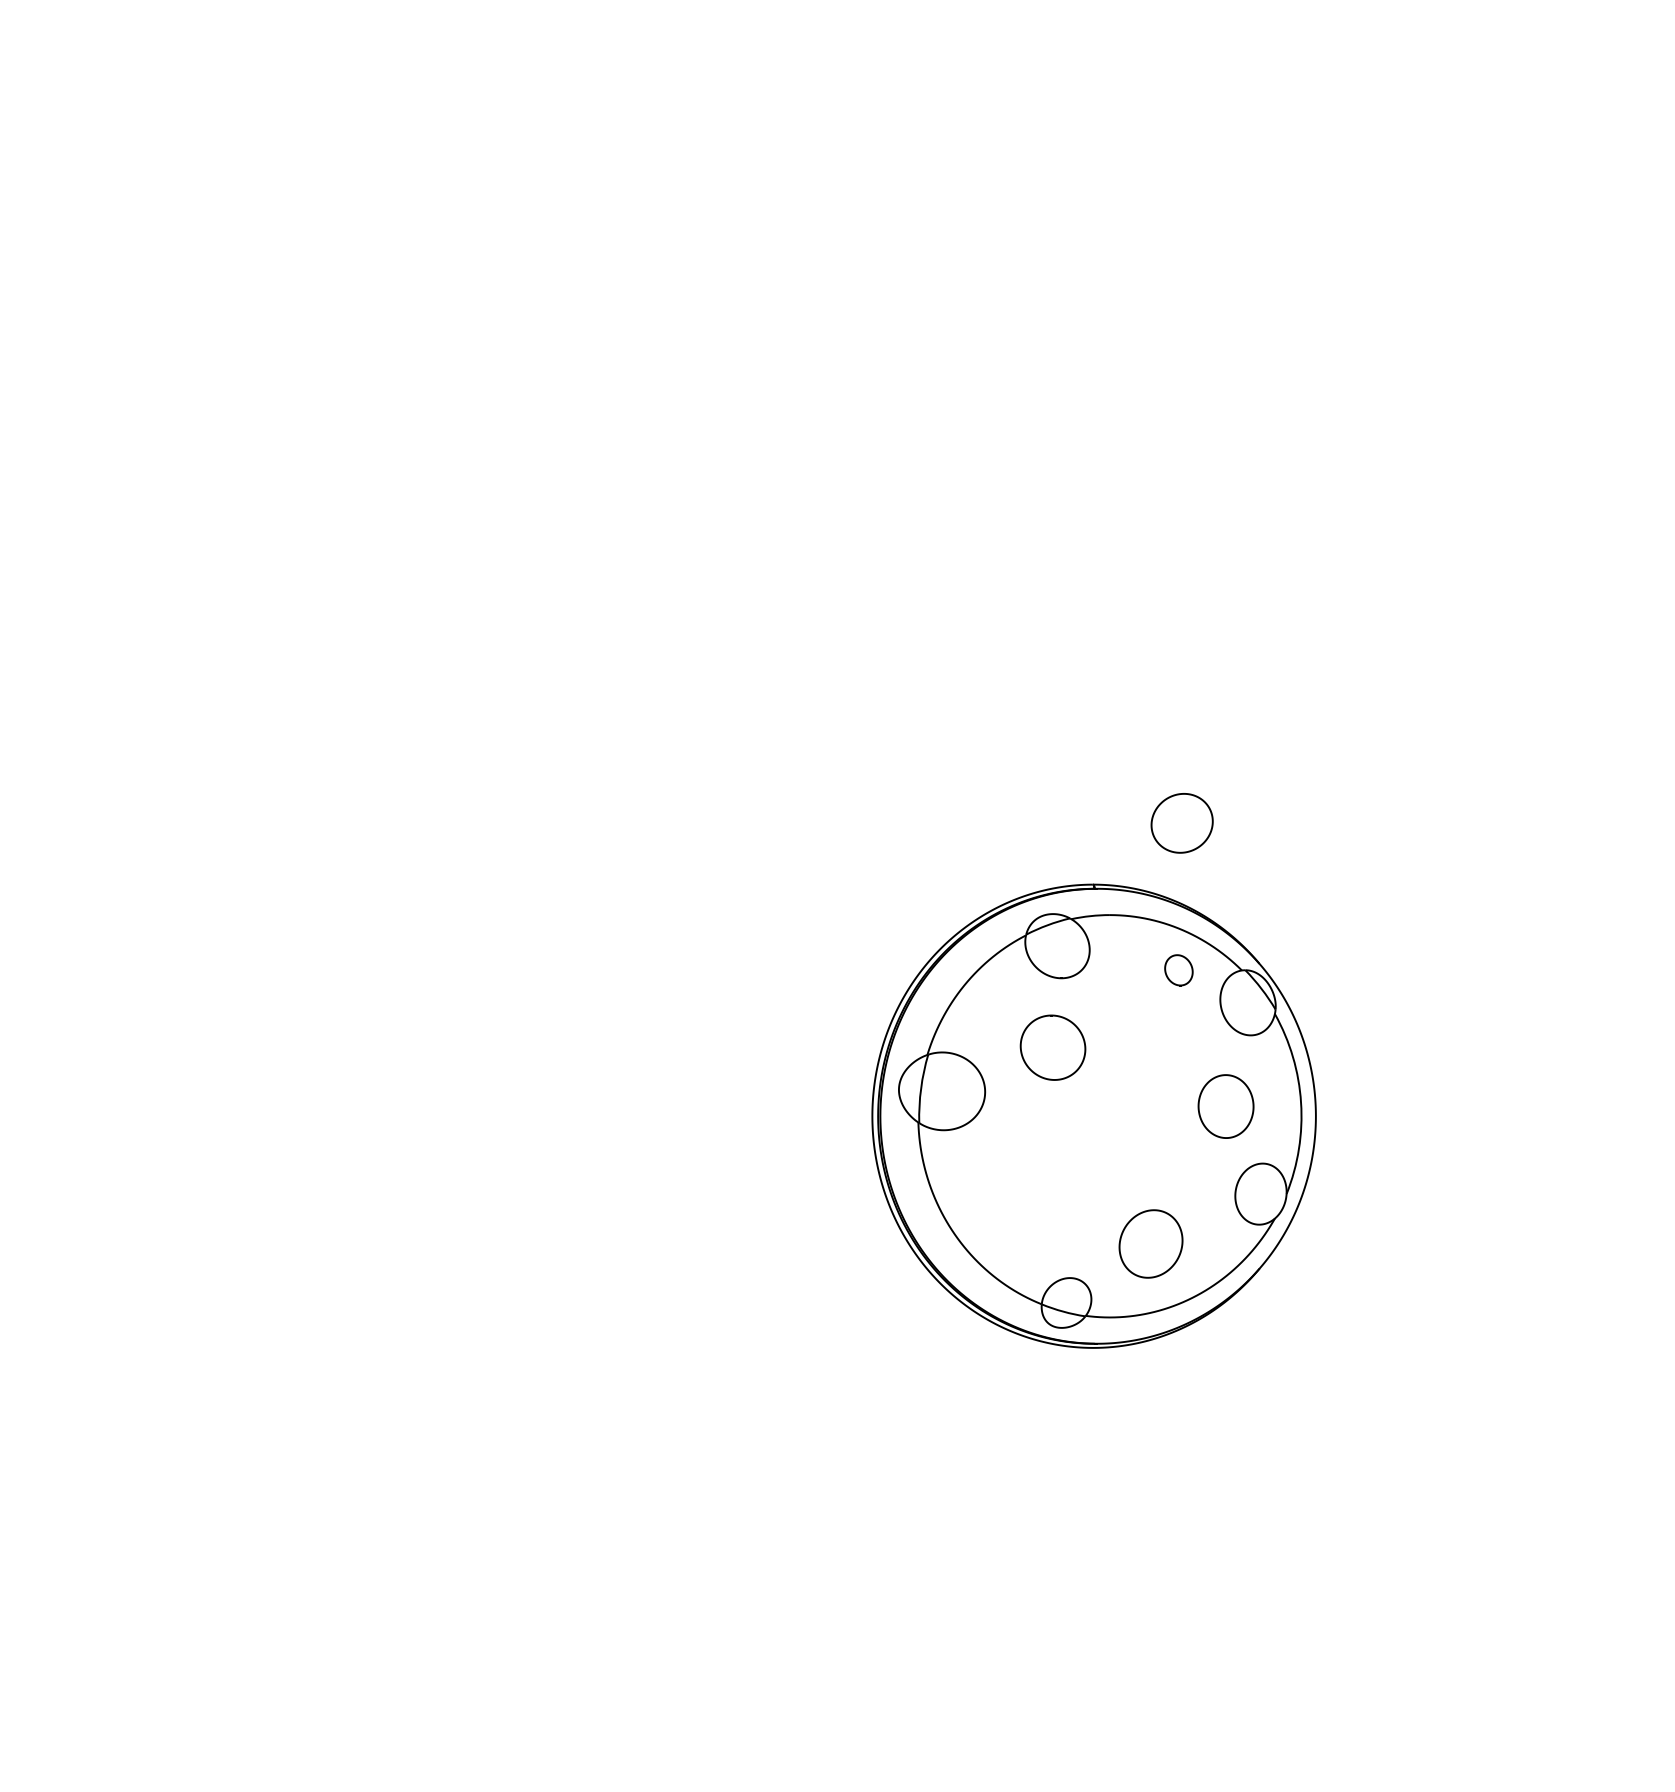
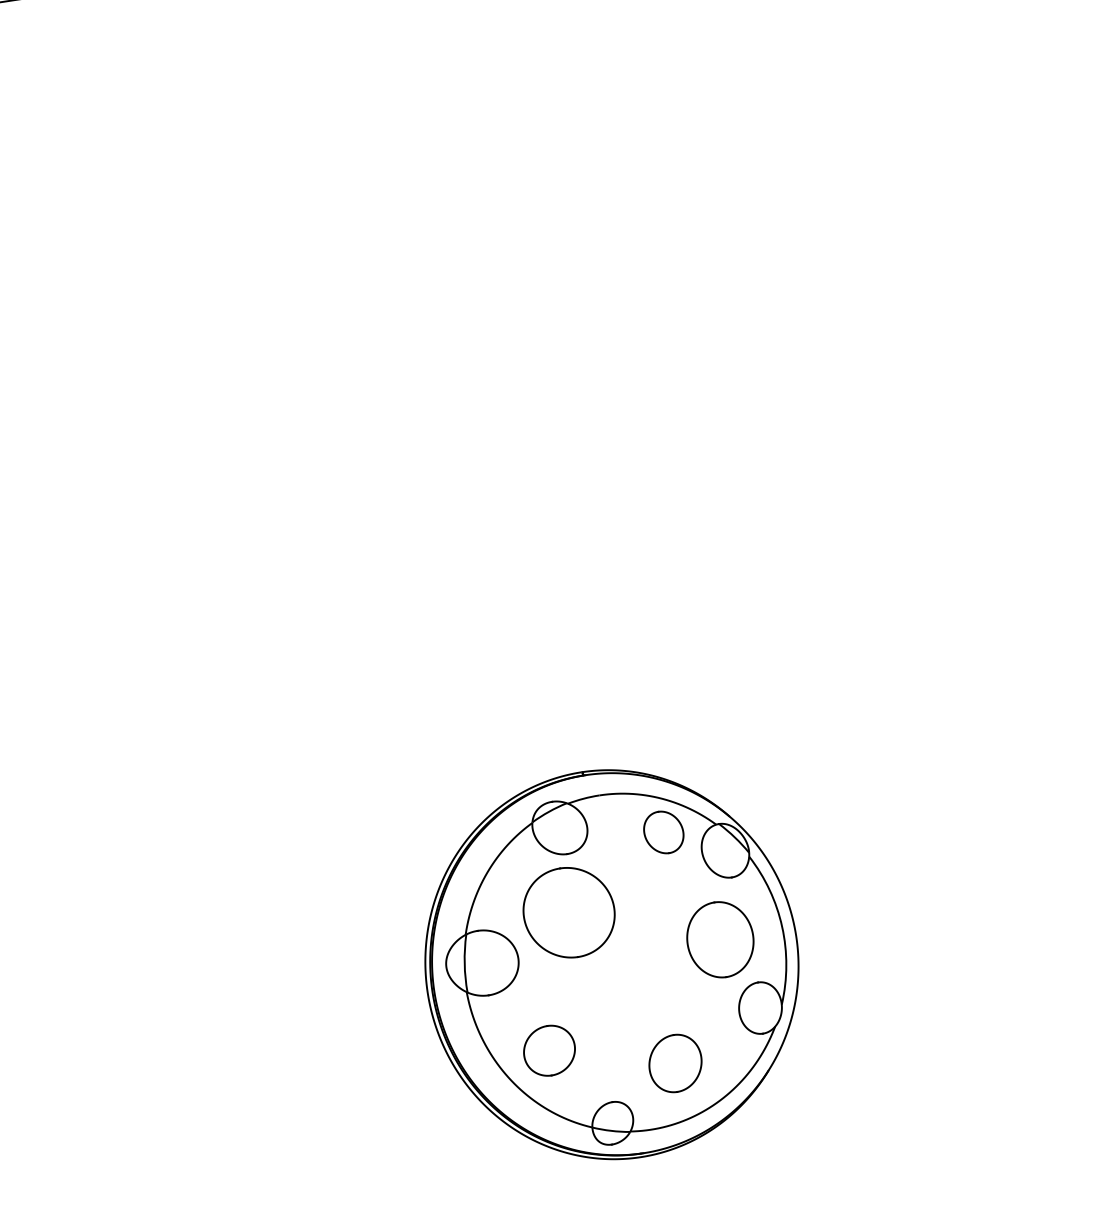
part: (1181, 823) -> (548, 1050), moved
part: (1178, 970) -> (663, 832), size x1.67
part: (1052, 1047) -> (568, 912), size x1.67
part: (1225, 1106) -> (719, 939), size x1.43

